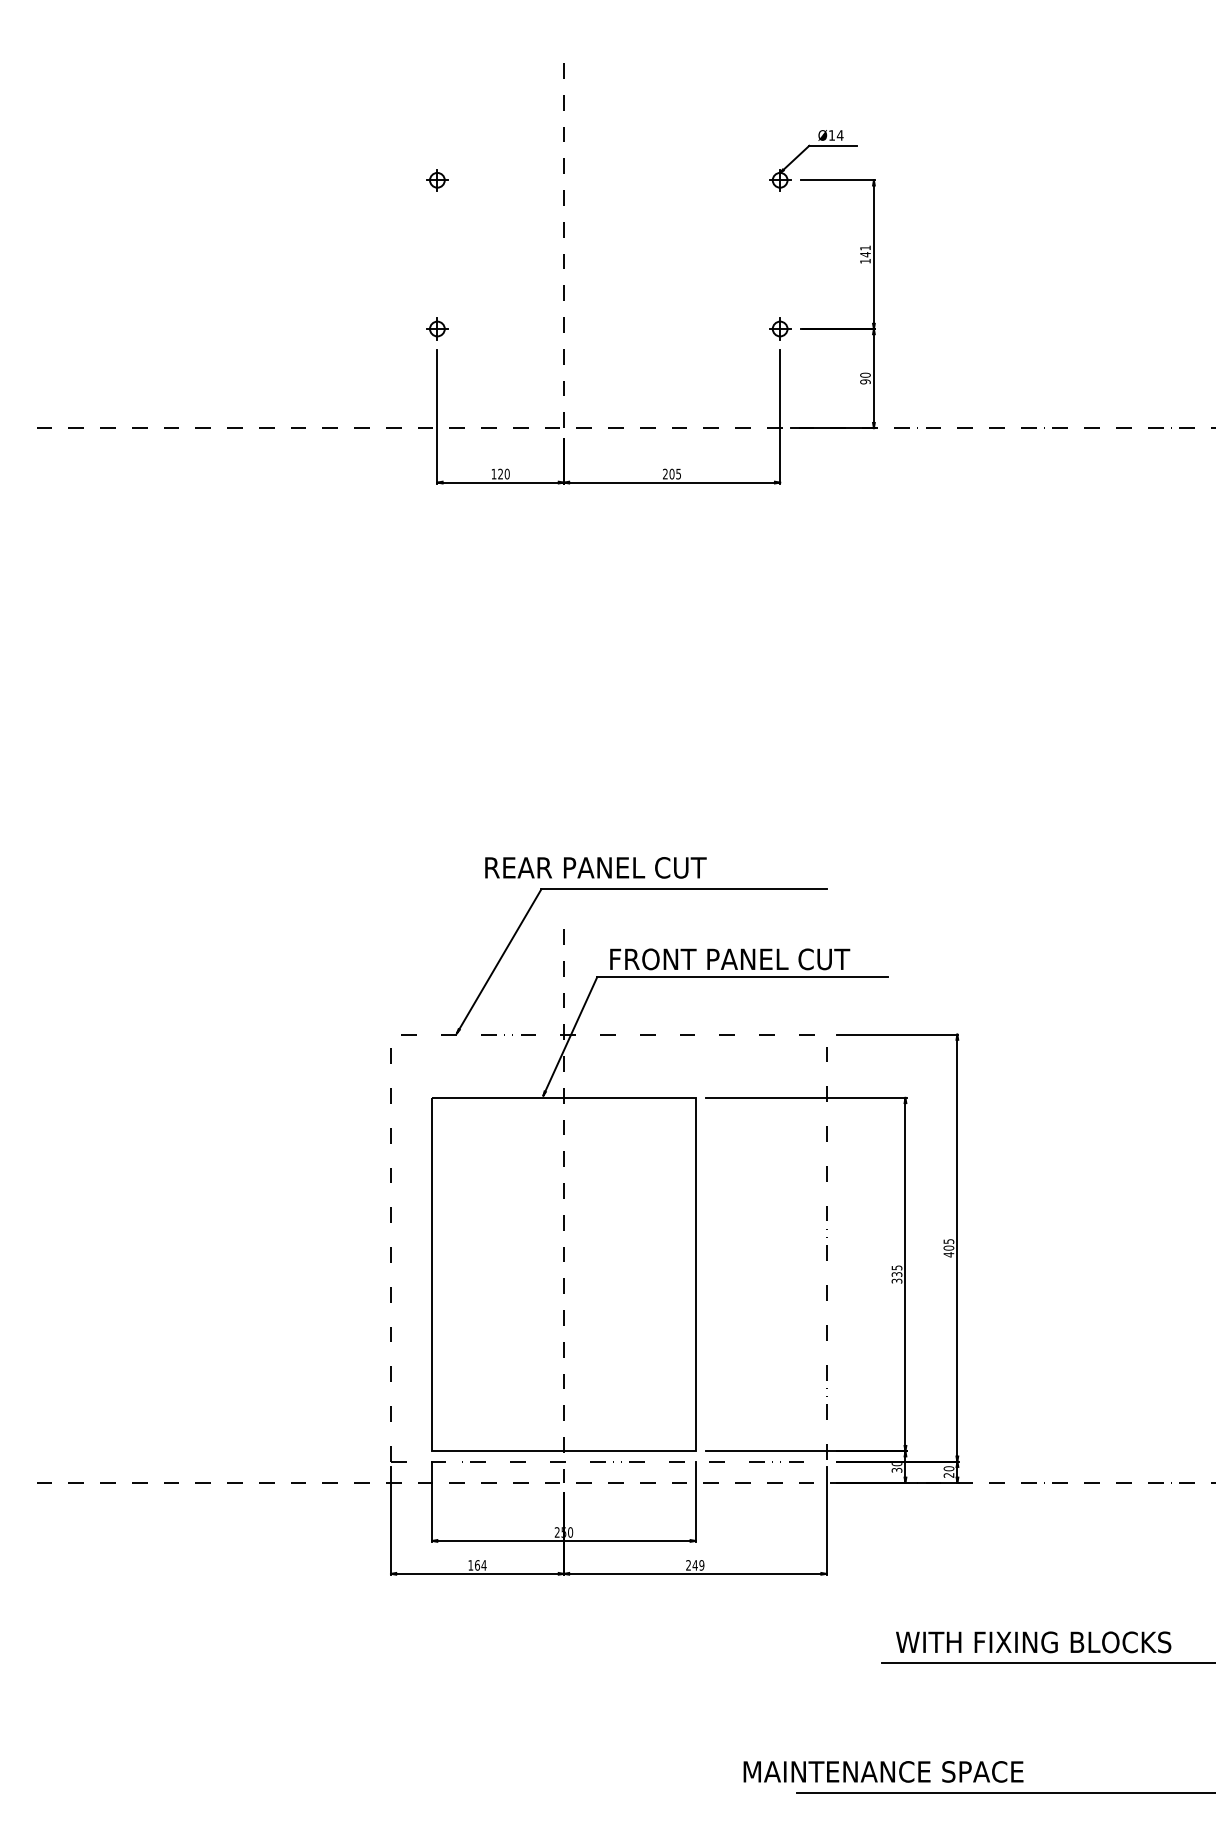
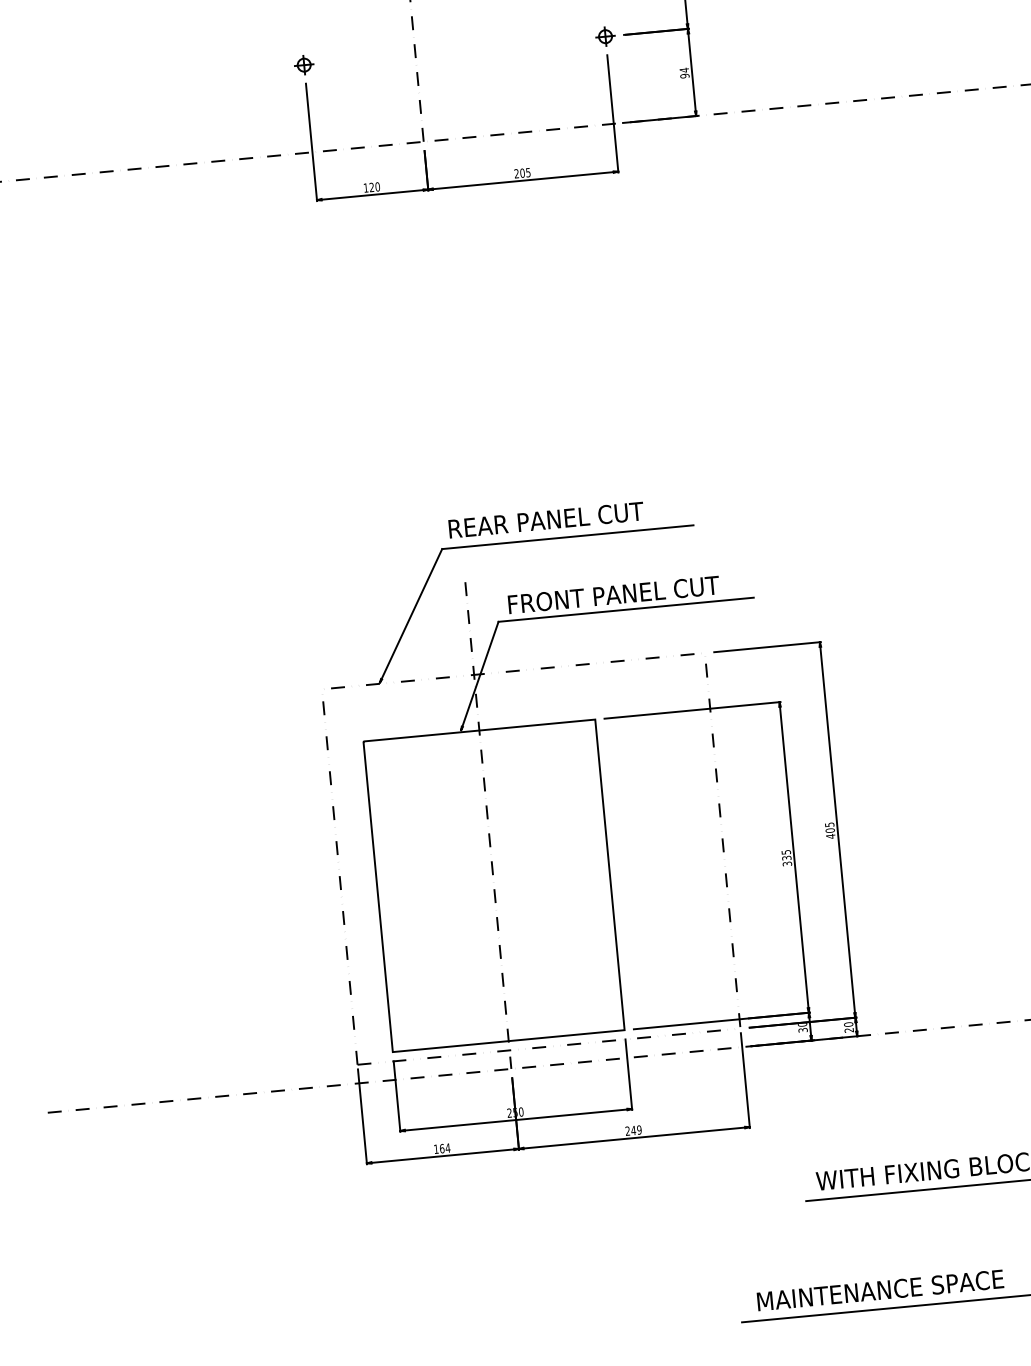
text: (865, 374) -> (684, 69), 90 -> 94
text: (595, 867) -> (545, 519), moved
text: (883, 1771) -> (880, 1290), moved

